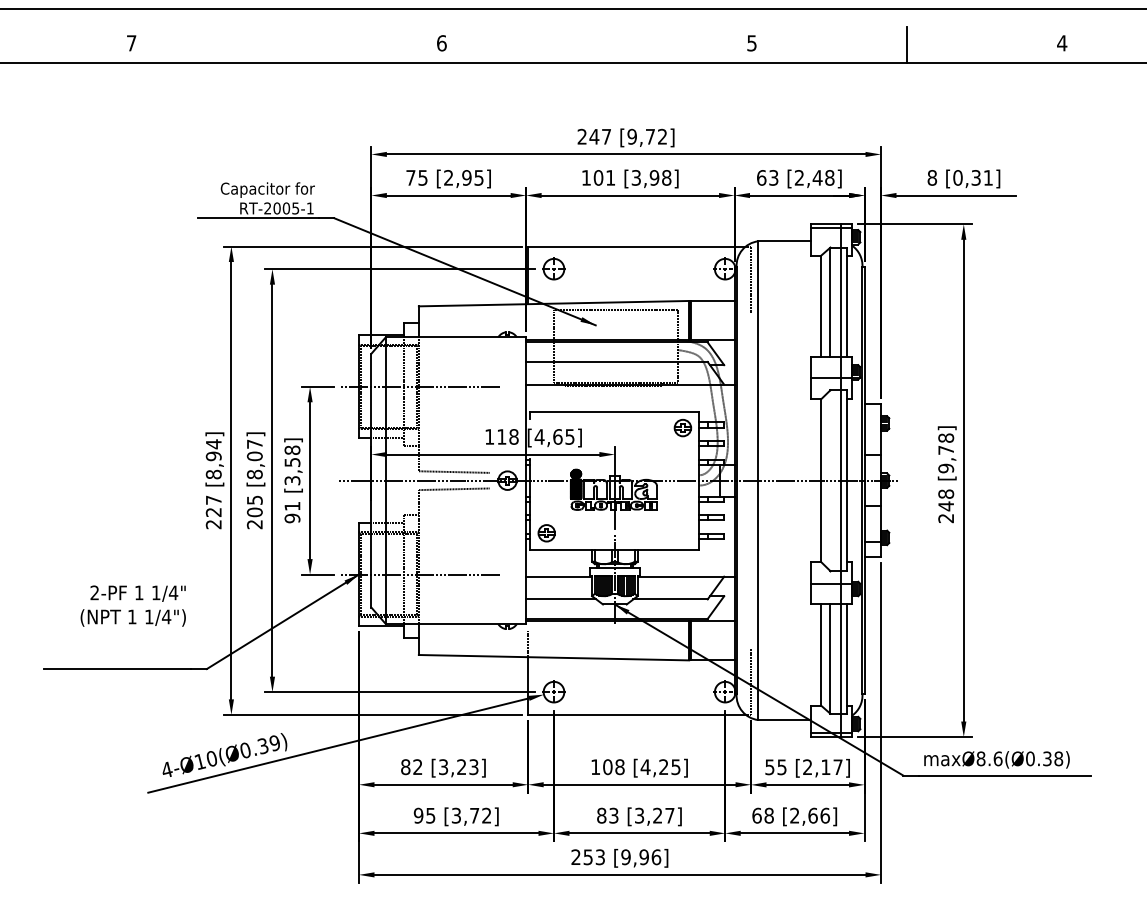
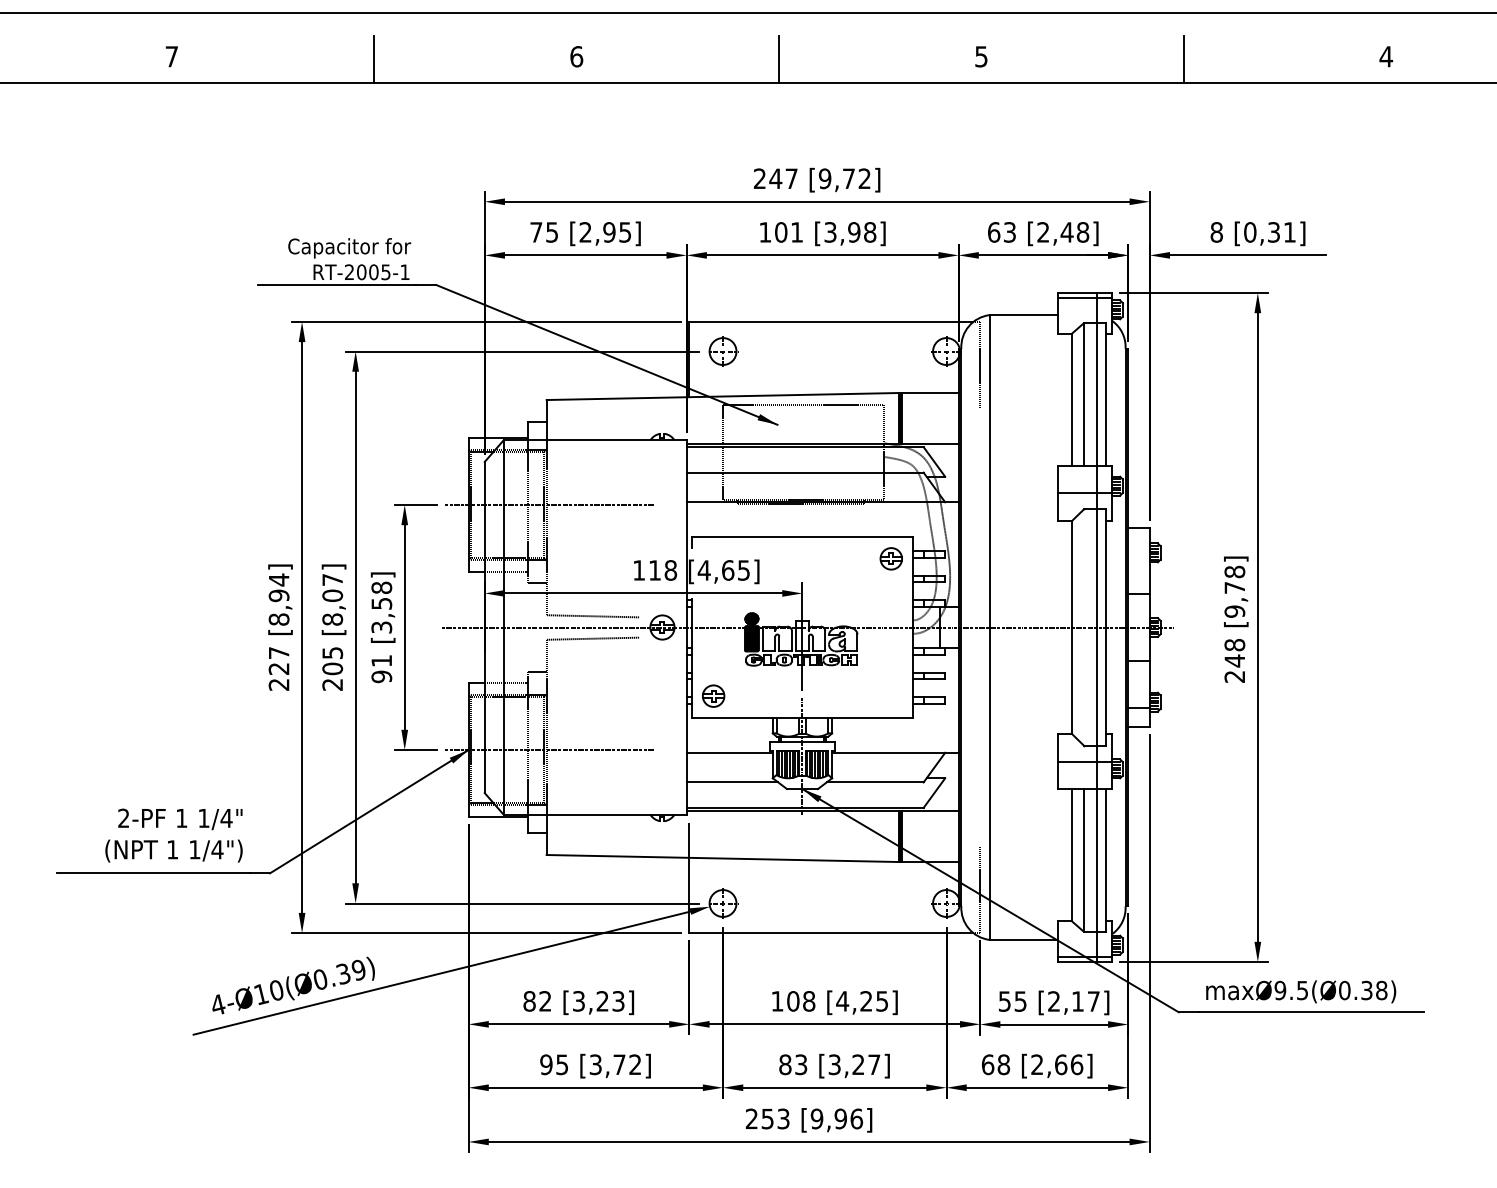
line: (286, 45) -> (373, 59), added
line: (596, 45) -> (778, 59), added
text: (132, 605) -> (172, 834), moved
text: (989, 758) -> (1291, 990), maxØ8.6(Ø0.38) -> maxØ9.5(Ø0.38)

